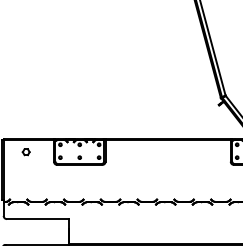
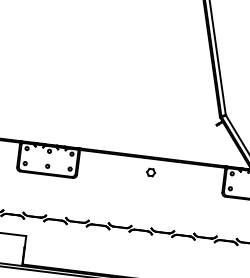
part: (167, 152) -> (150, 172), added

